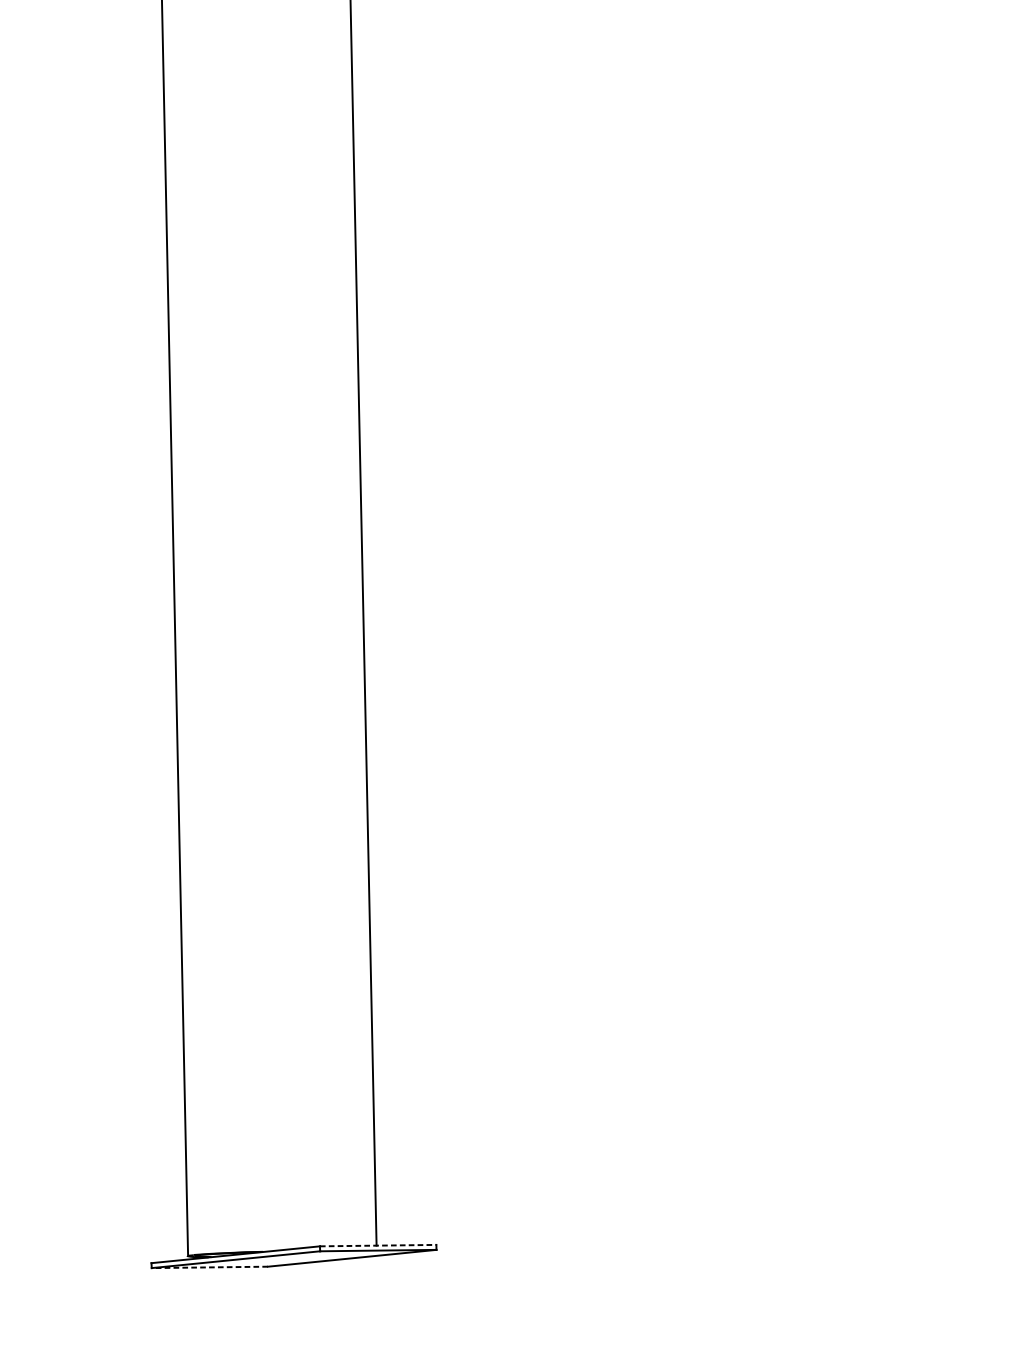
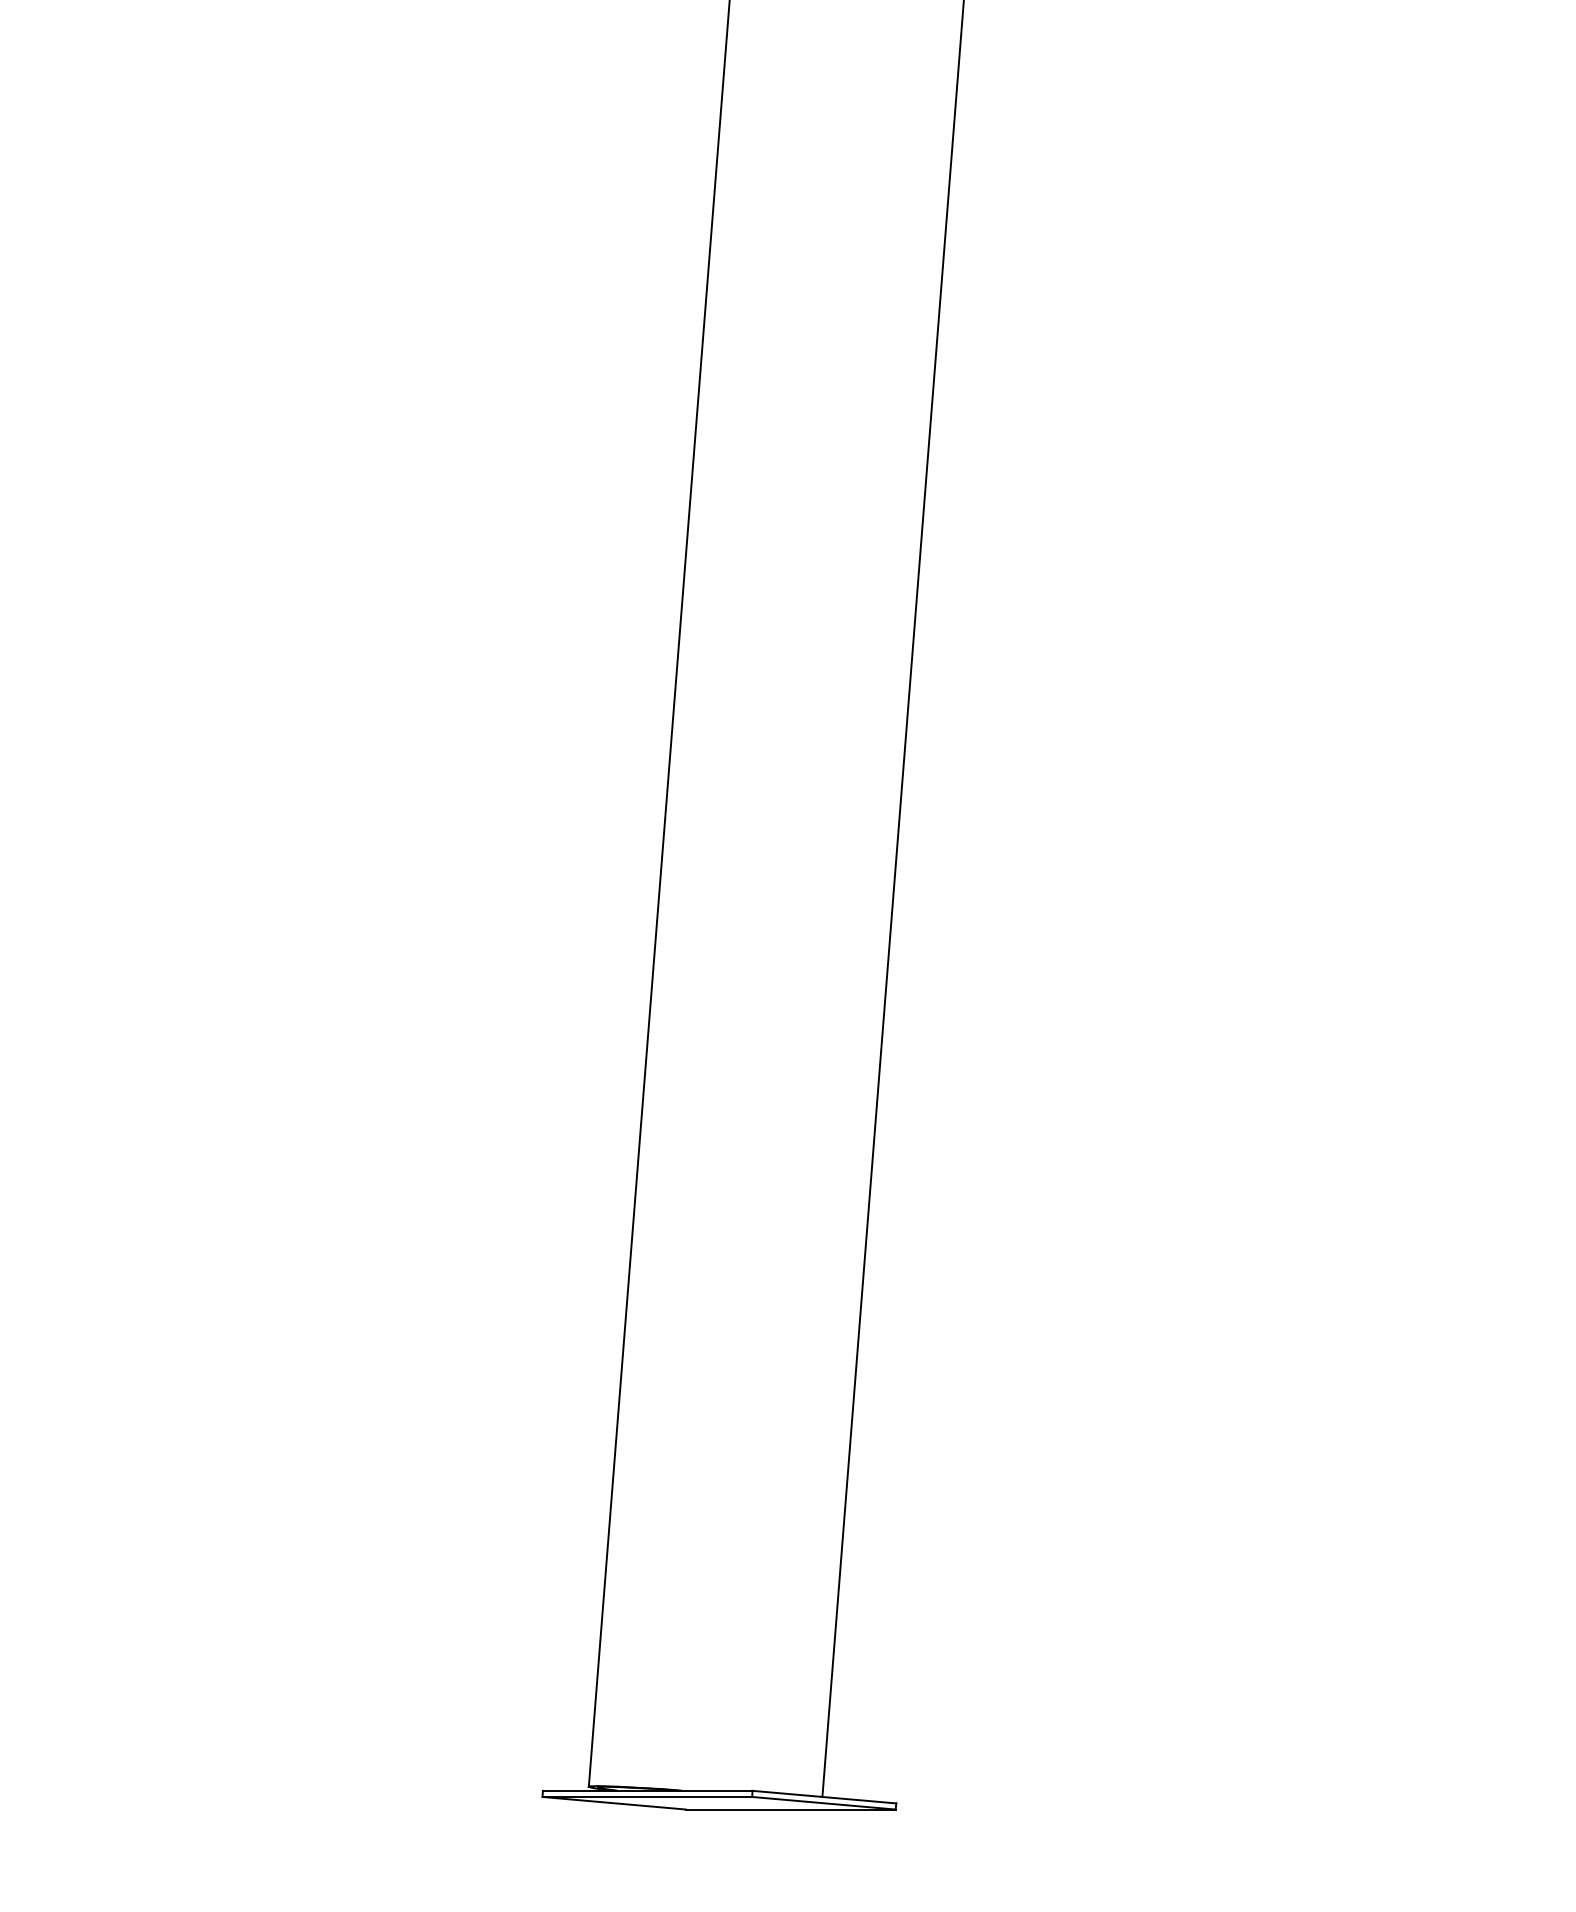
line: (378, 1245) -> (824, 1797), dashed -> solid
line: (210, 1267) -> (614, 1803), dashed -> solid

